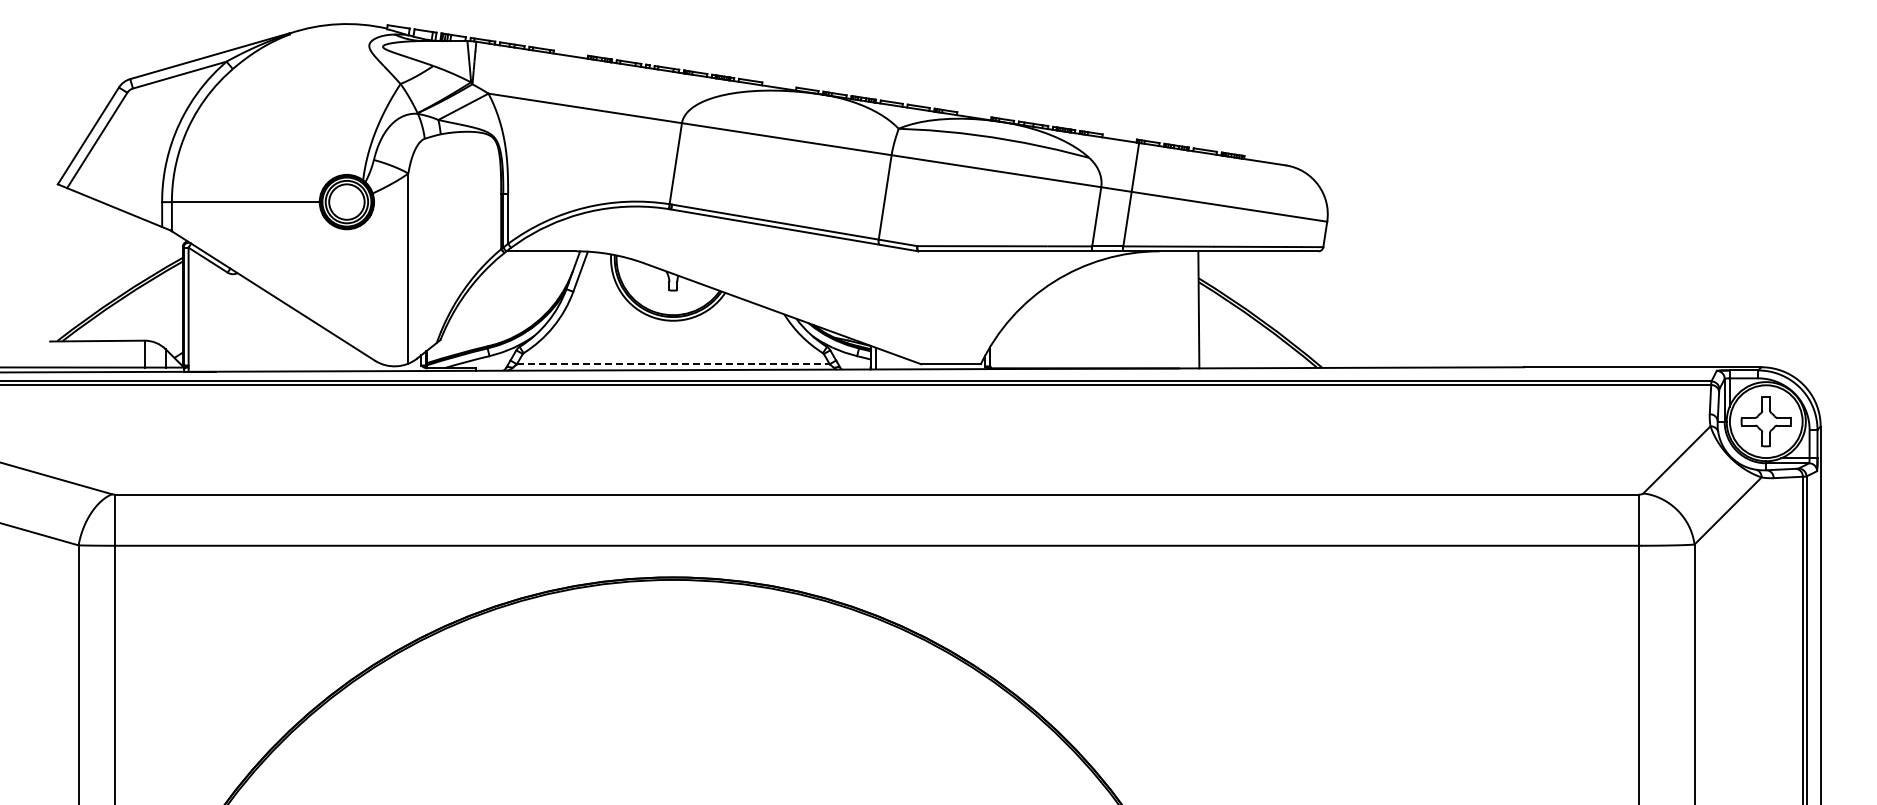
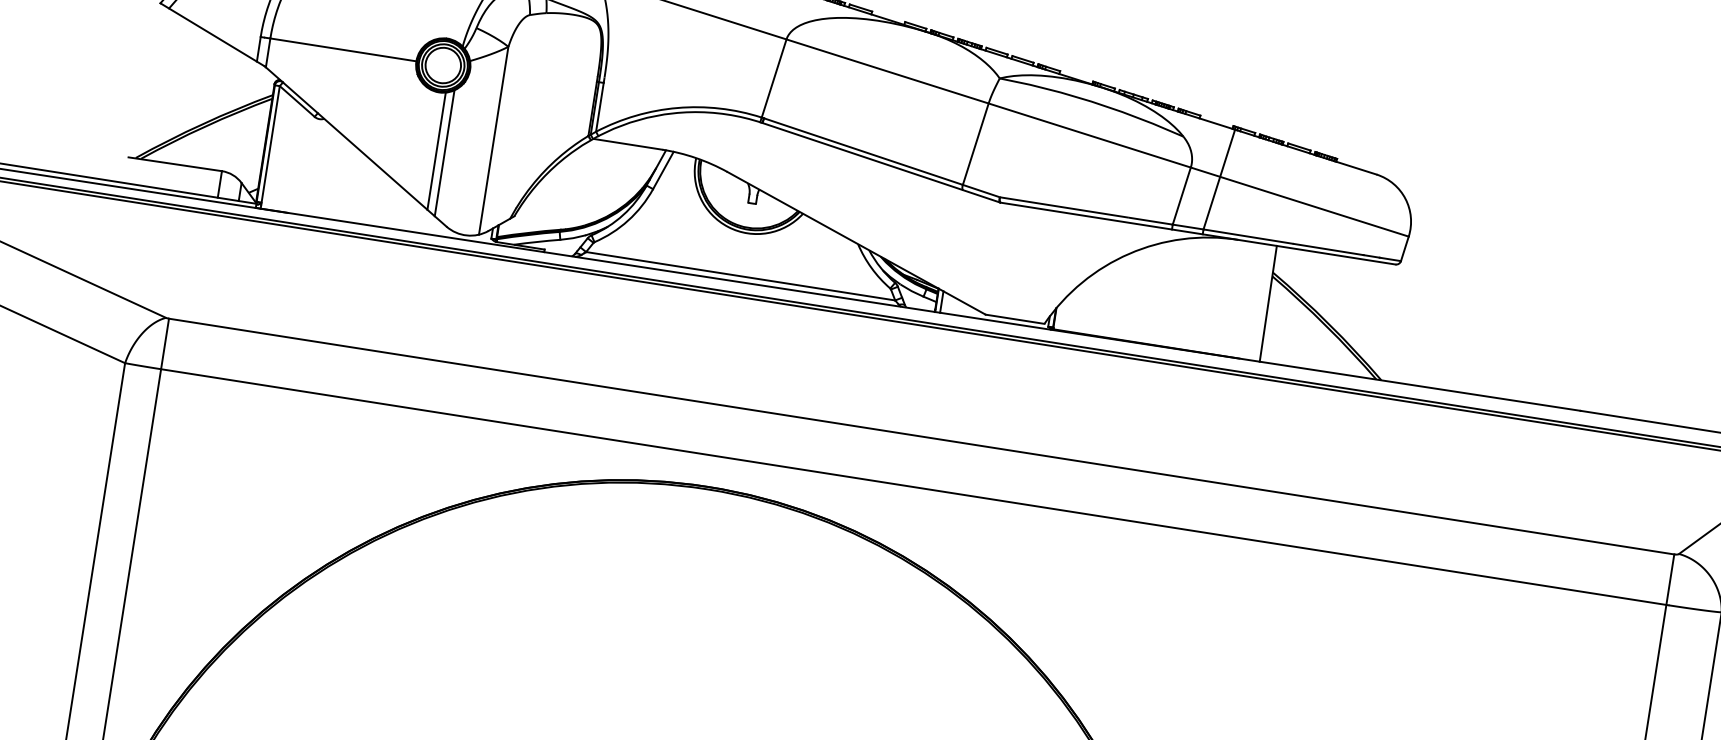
line: (353, 287) -> (436, 150), added
line: (361, 288) -> (444, 153), added
line: (673, 364) -> (740, 276), dashed -> solid

